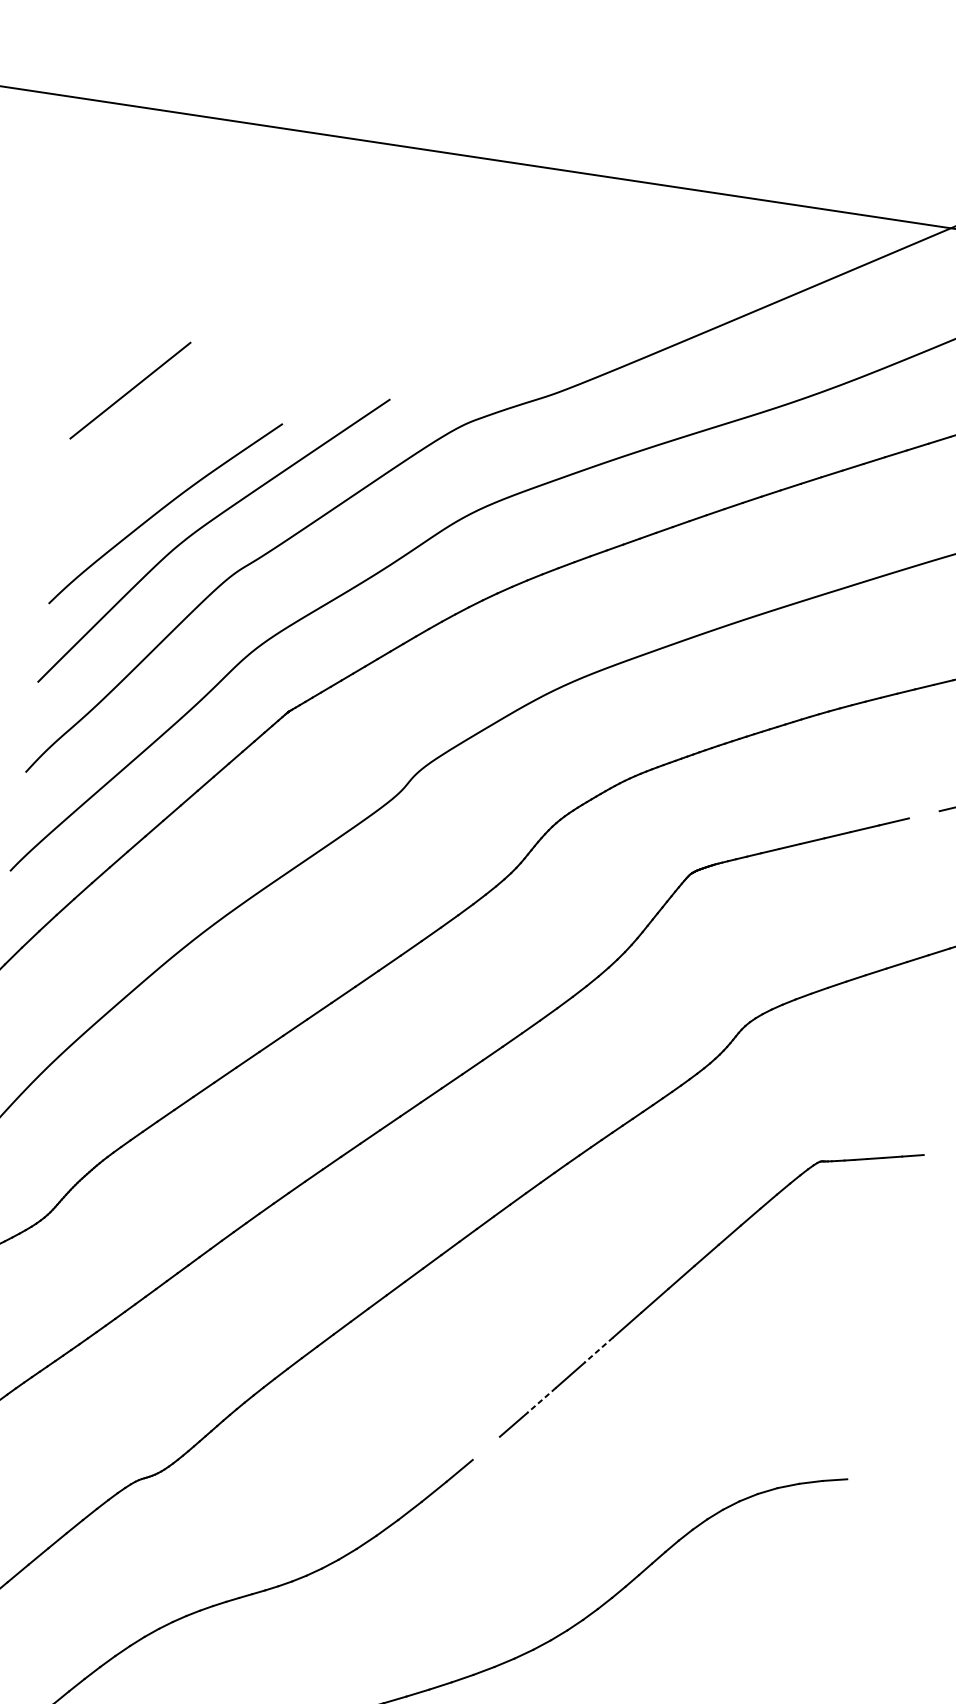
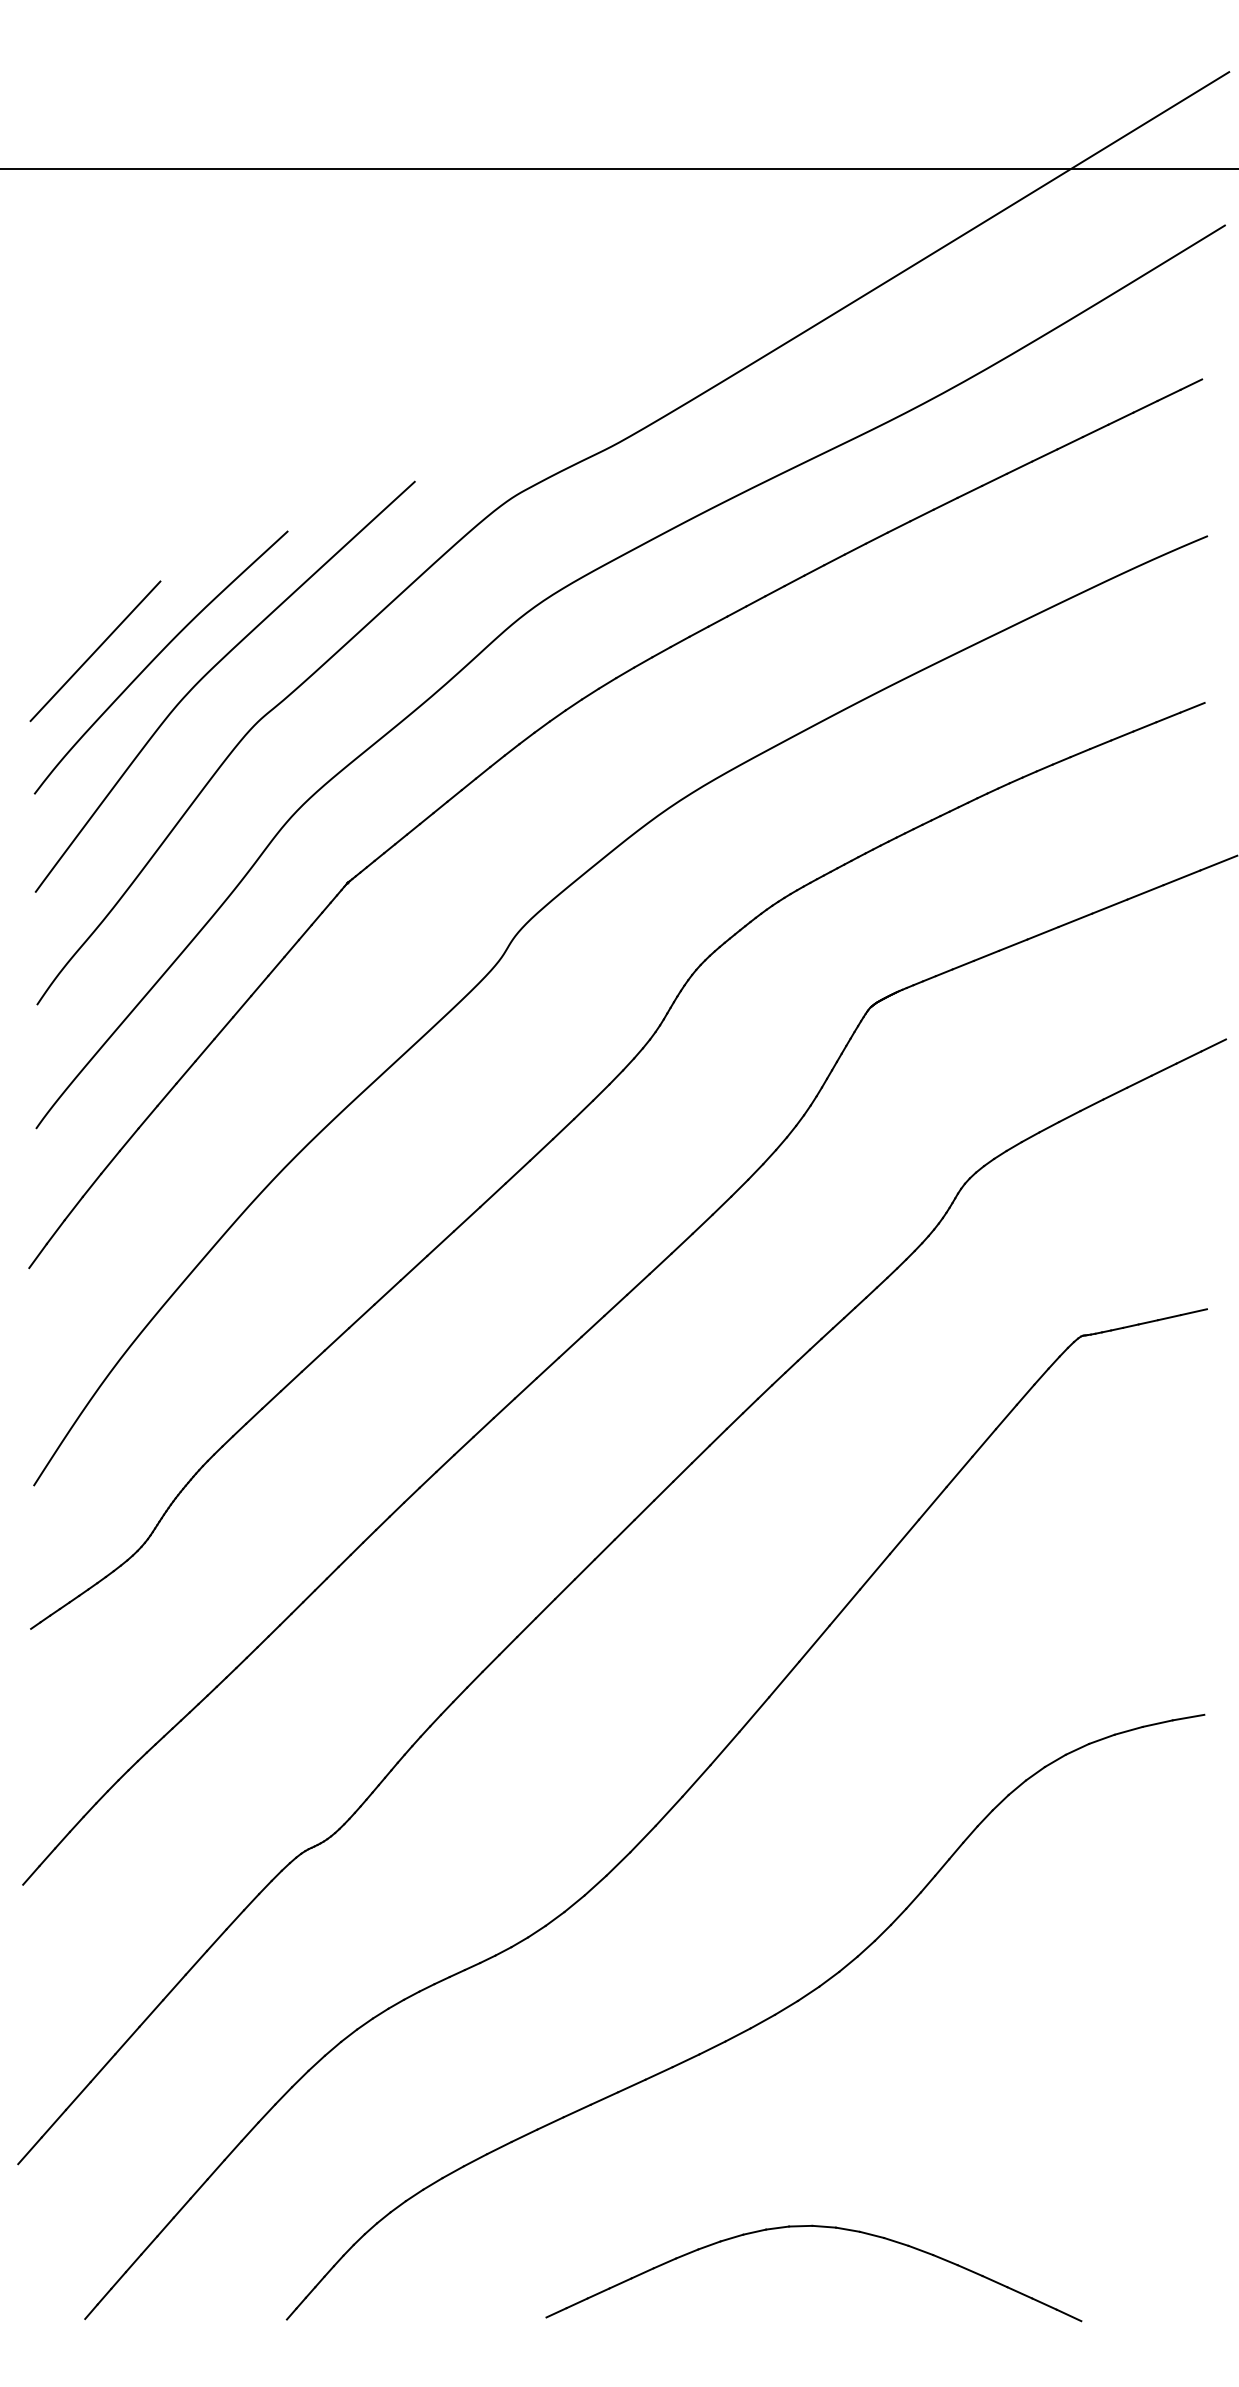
line: (130, 390) -> (95, 651), moved
line: (924, 814) -> (1145, 892), added
line: (598, 1349) -> (844, 1607), dashed -> solid
line: (541, 1400) -> (783, 1679), dashed -> solid
line: (485, 1448) -> (724, 1748), added
line: (860, 1478) -> (1188, 1717), added

